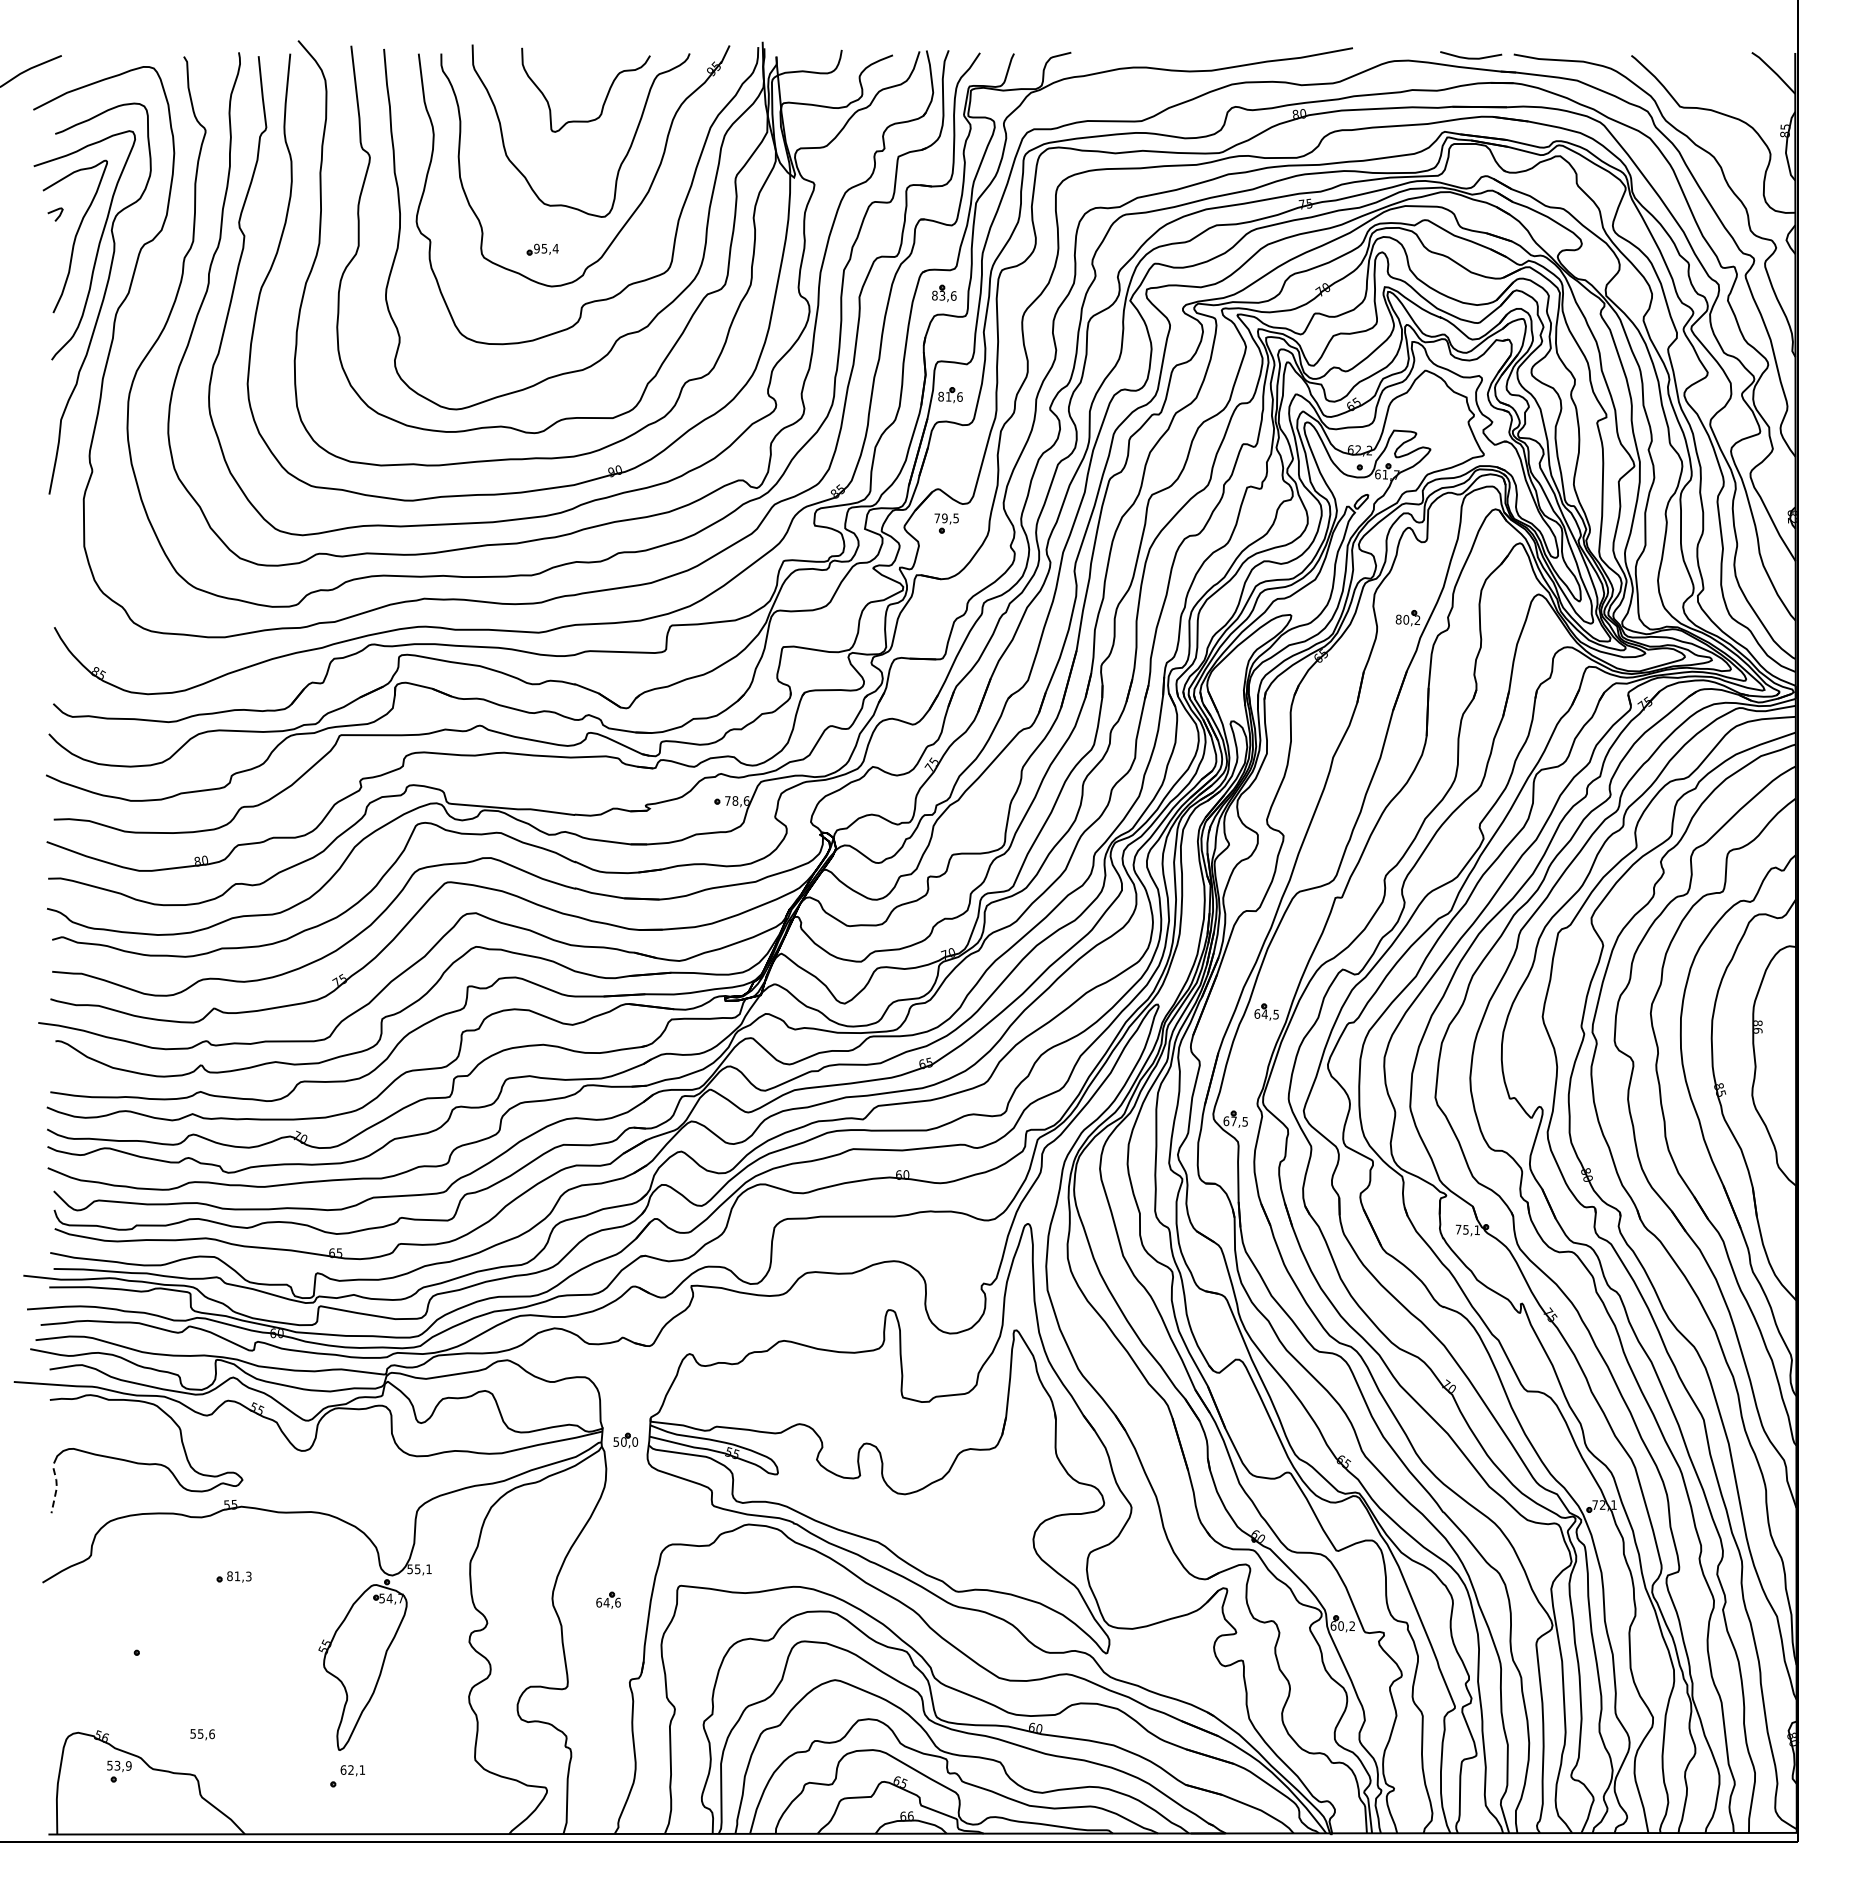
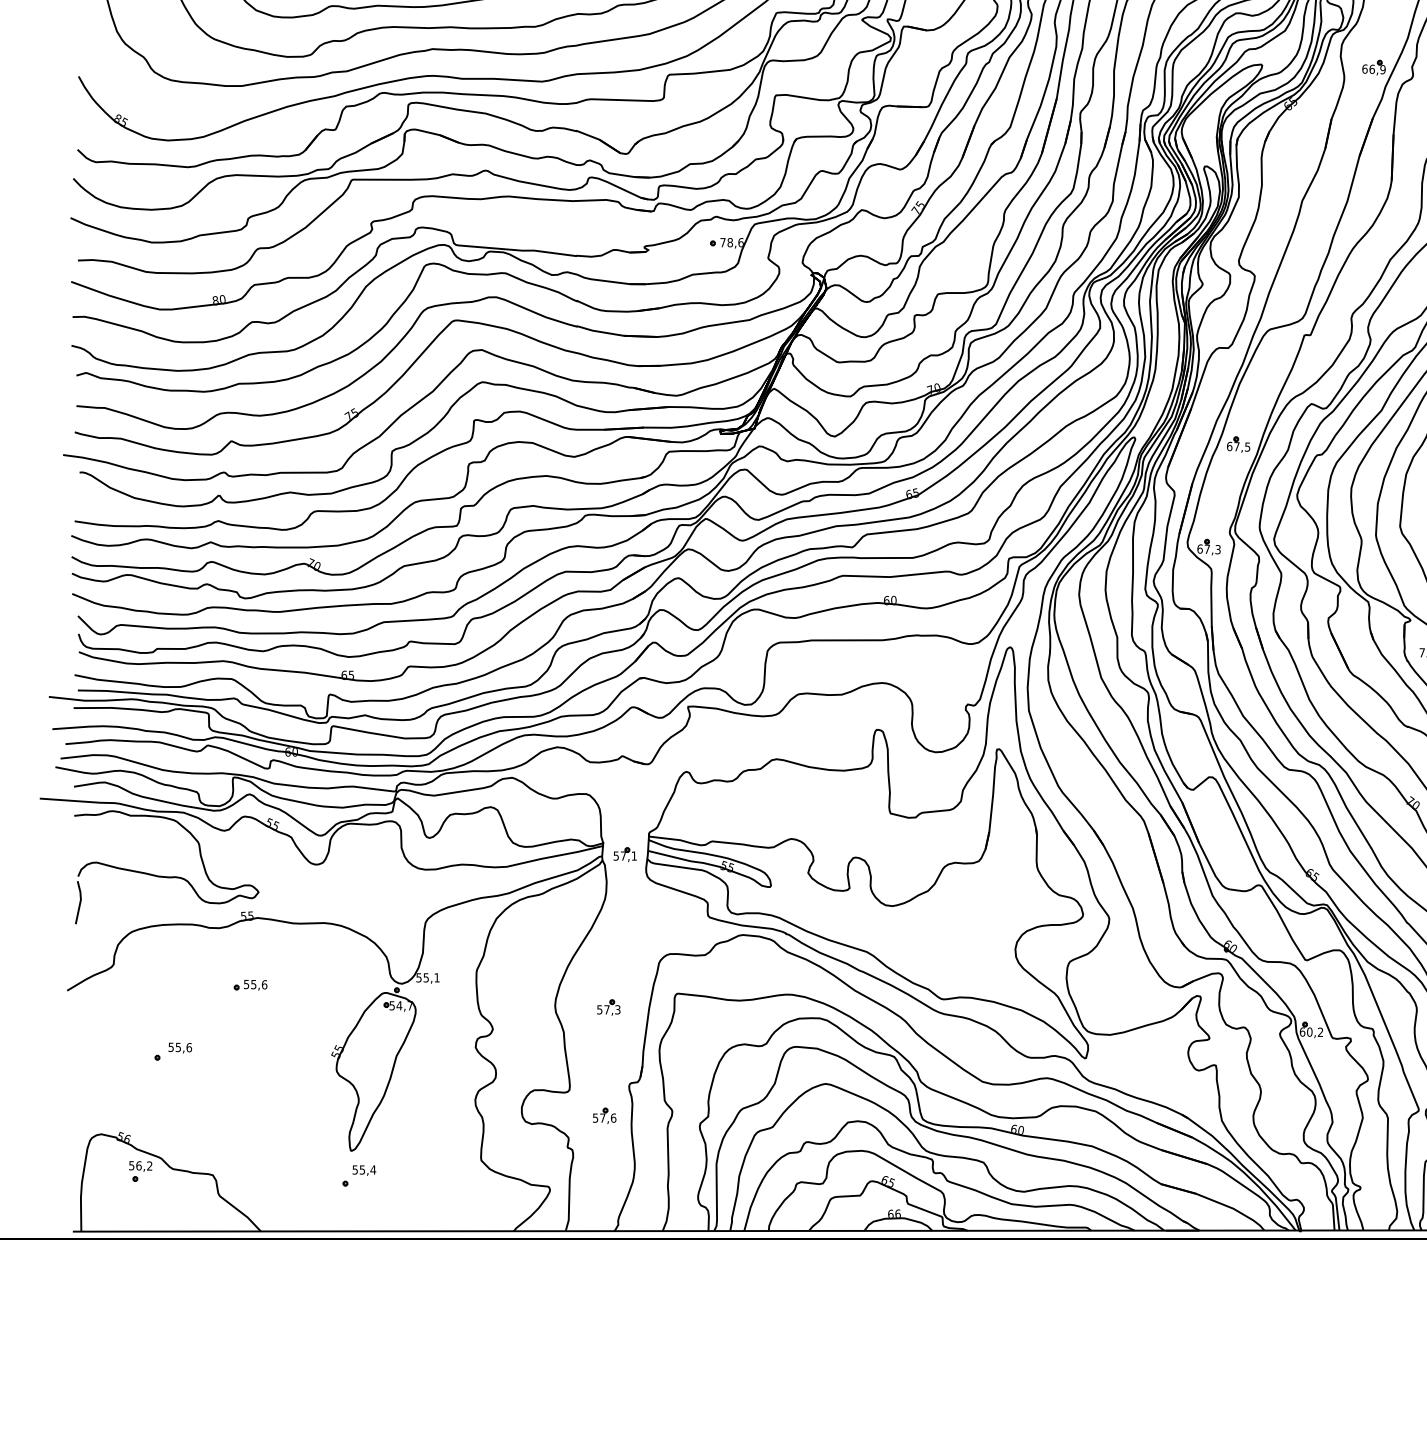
text: (1407, 619) -> (1373, 68), 80,2 -> 66,9
text: (1264, 1013) -> (1236, 446), 64,5 -> 67,5
text: (1244, 1121) -> (1217, 549), 67,5 -> 67,3
text: (629, 1441) -> (628, 855), 50,0 -> 57,1
line: (56, 1490) -> (80, 902), dashed -> solid
text: (239, 1576) -> (255, 984), 81,3 -> 55,6
text: (608, 1602) -> (608, 1009), 64,6 -> 57,3
part: (604, 1713) -> (604, 1115), added
text: (202, 1734) -> (180, 1047), moved
text: (122, 1765) -> (143, 1165), 53,9 -> 56,2
text: (352, 1769) -> (363, 1169), 62,1 -> 55,4

